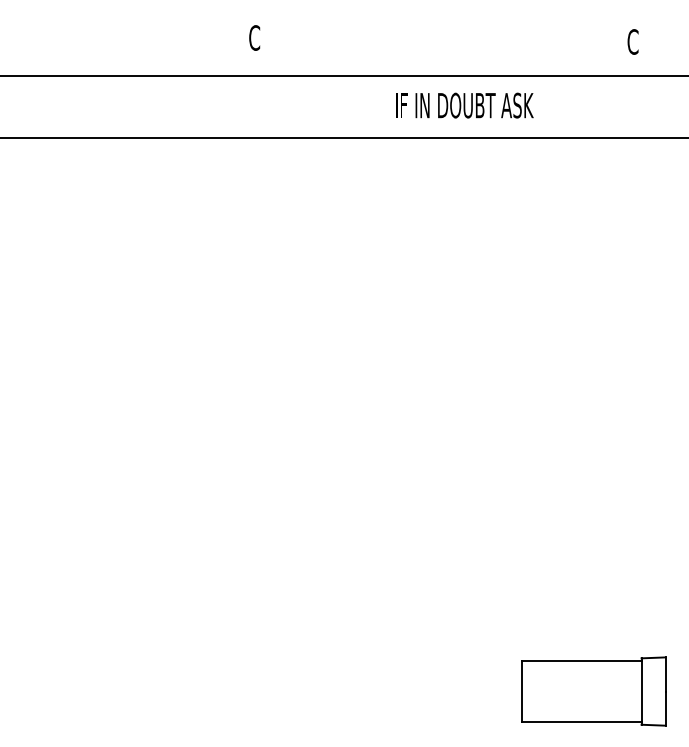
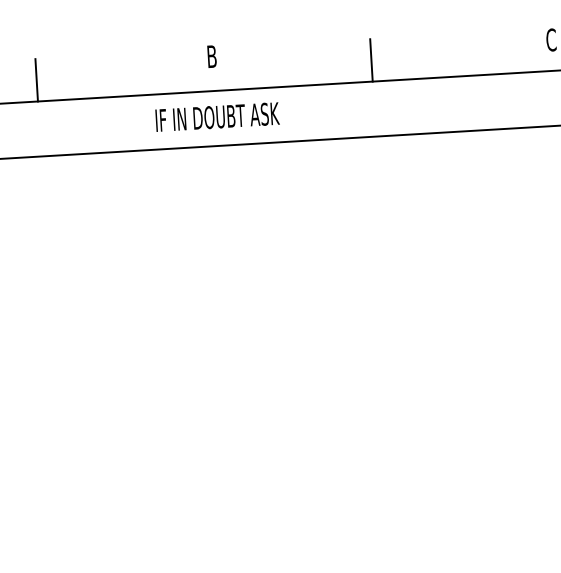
text: (254, 37) -> (211, 56), C -> B
line: (58, 52) -> (37, 80), added
line: (431, 52) -> (371, 60), added
text: (464, 105) -> (217, 117), moved

